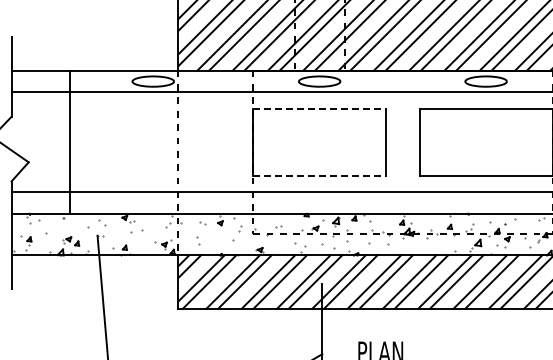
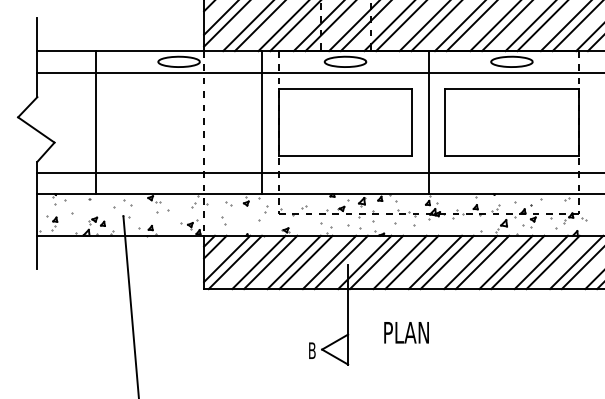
line: (319, 109) -> (345, 89), dashed -> solid
line: (236, 142) -> (262, 122), added
line: (402, 142) -> (428, 122), added
line: (319, 175) -> (345, 155), dashed -> solid

